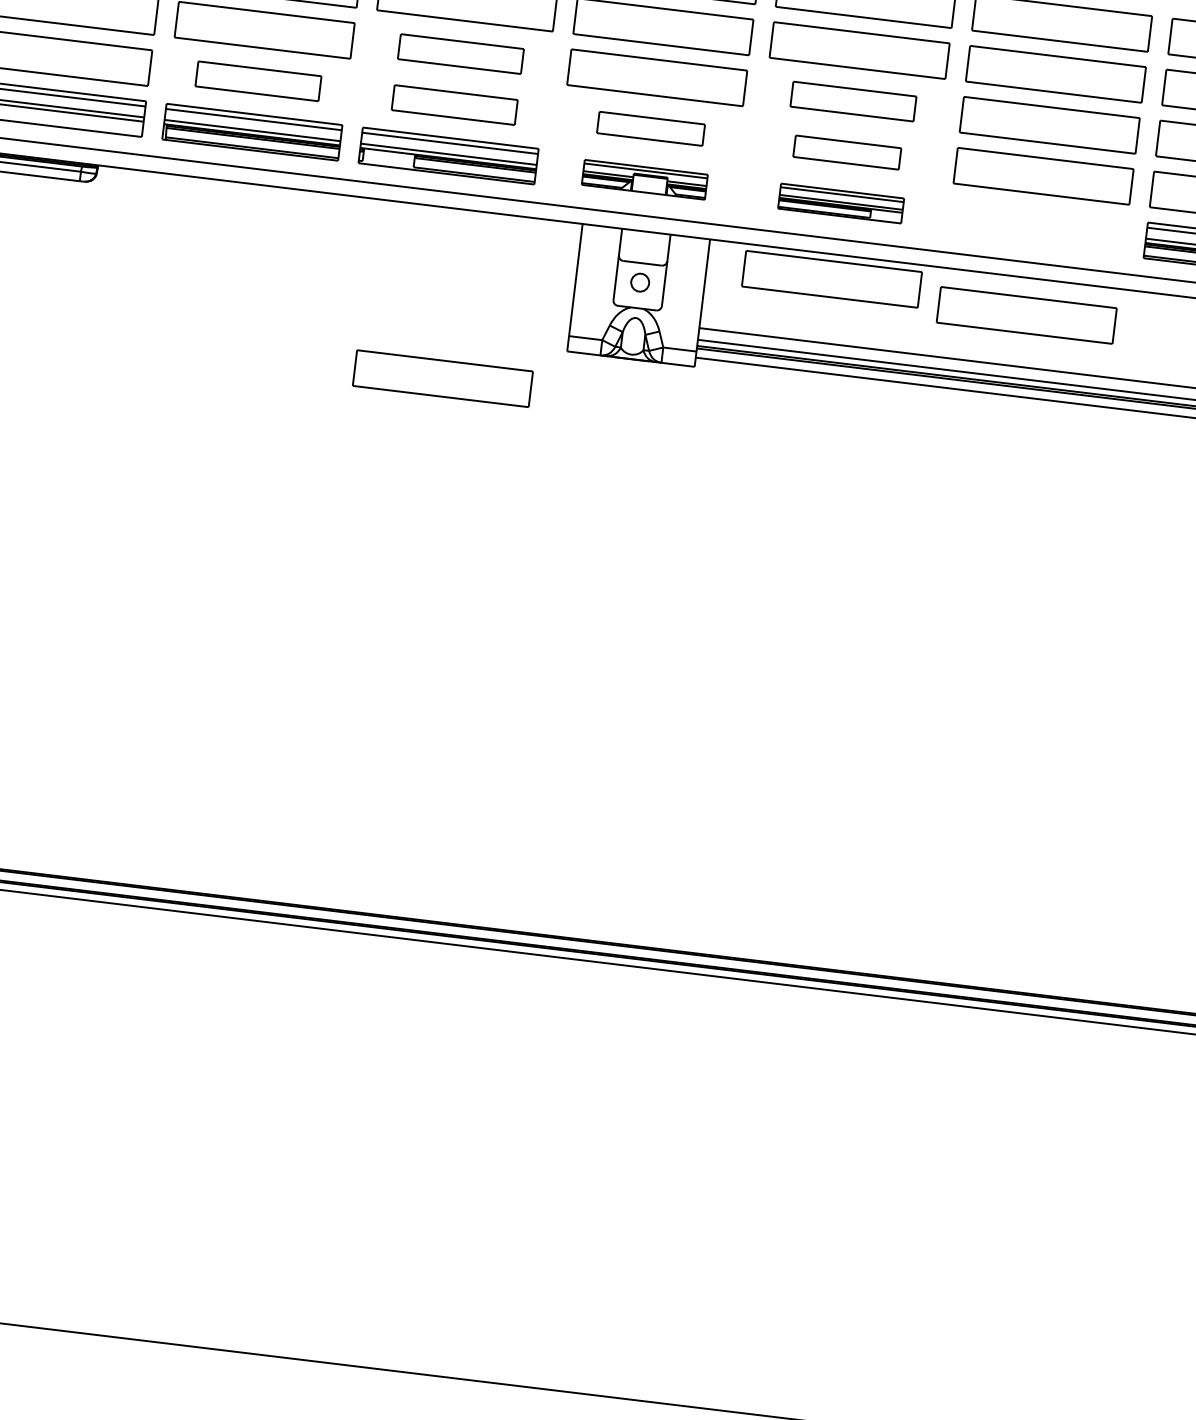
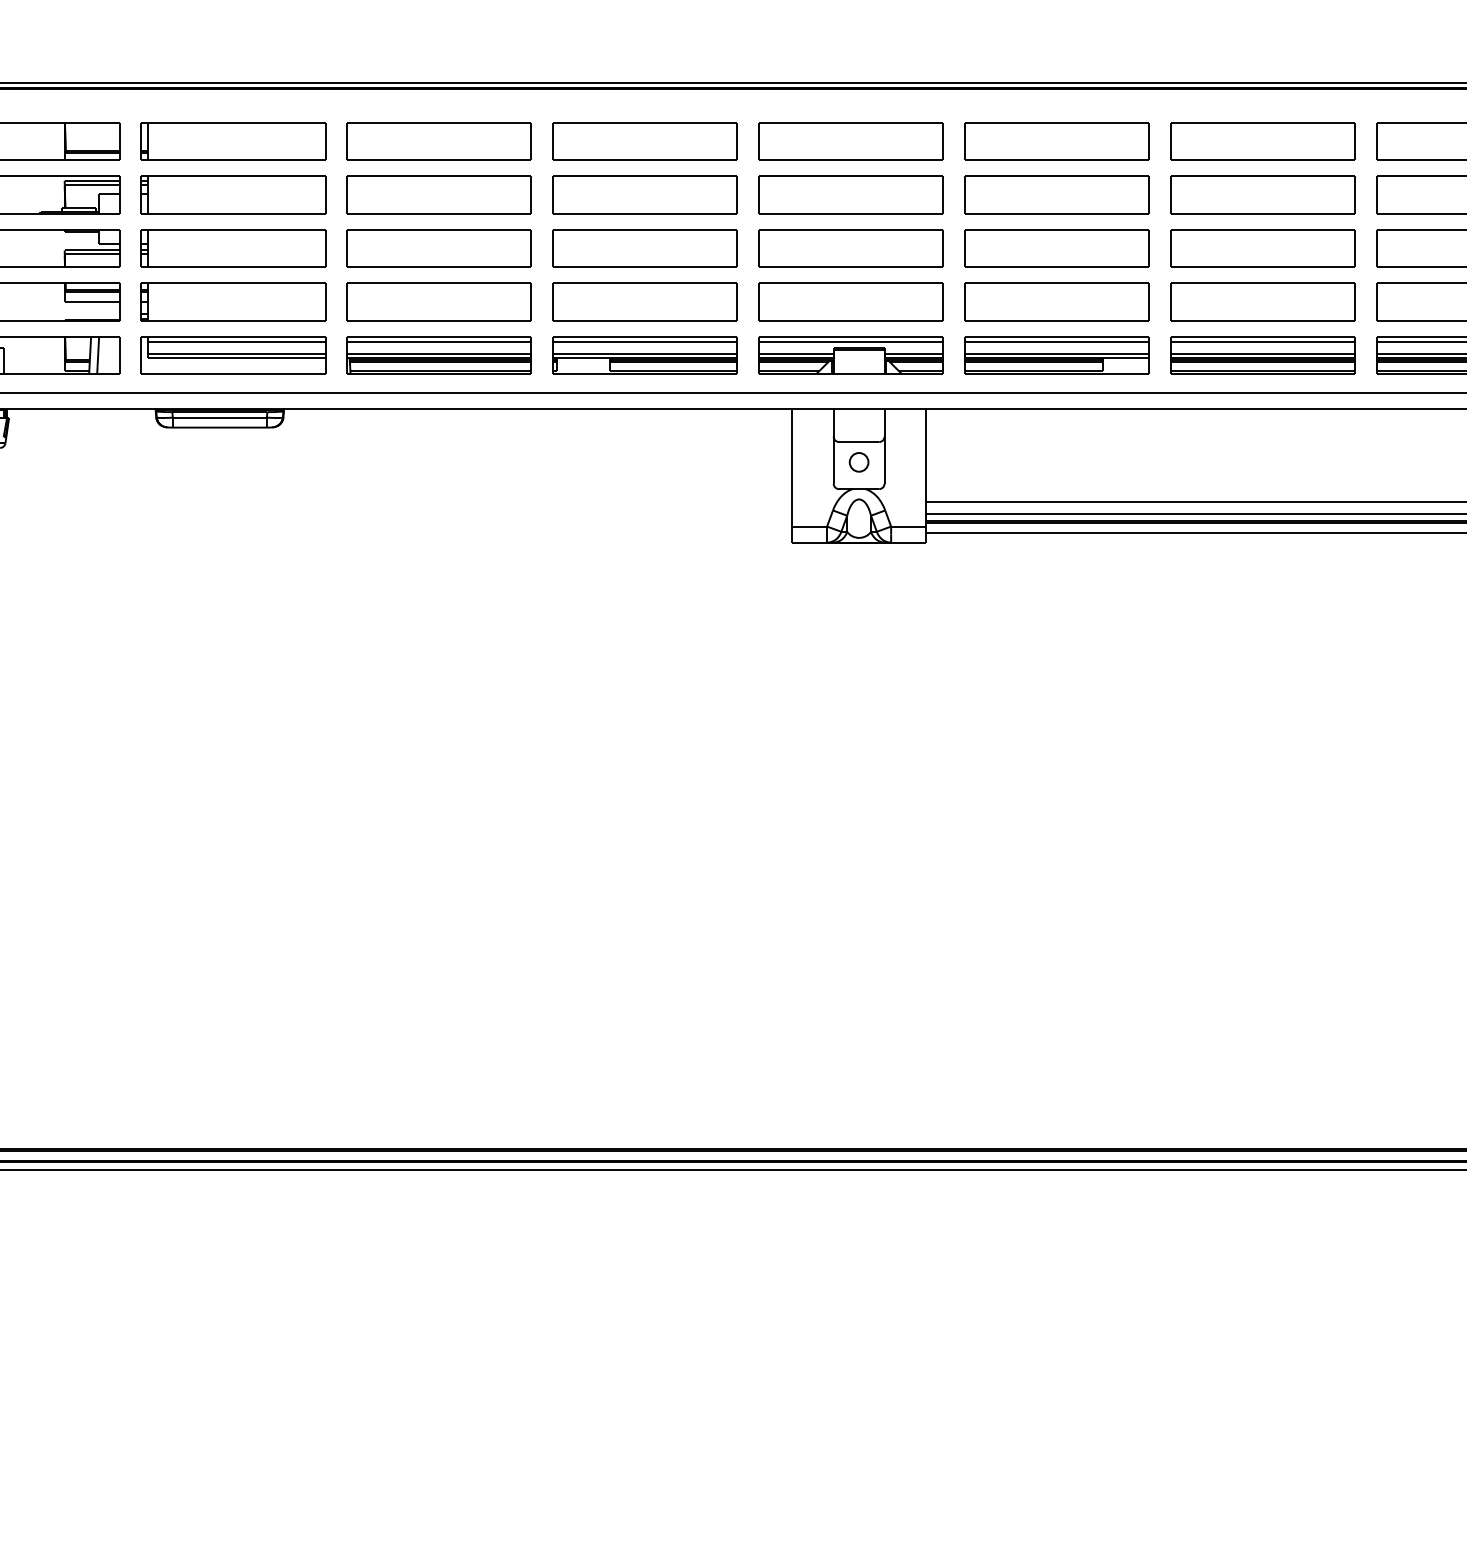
part: (460, 54) -> (644, 248), size x1.43
part: (257, 80) -> (438, 301), size x1.43
part: (852, 101) -> (1056, 248), size x1.43
part: (454, 104) -> (644, 301), size x1.43
part: (650, 128) -> (850, 301), size x1.67
part: (846, 152) -> (1056, 301), size x1.67
part: (644, 179) -> (850, 355), size x1.43
part: (840, 203) -> (1056, 355), size x1.43
part: (1036, 227) -> (1262, 355), added
part: (831, 278) -> (1056, 434), removed
part: (1026, 315) -> (1262, 447), removed
part: (442, 378) -> (666, 586), removed

